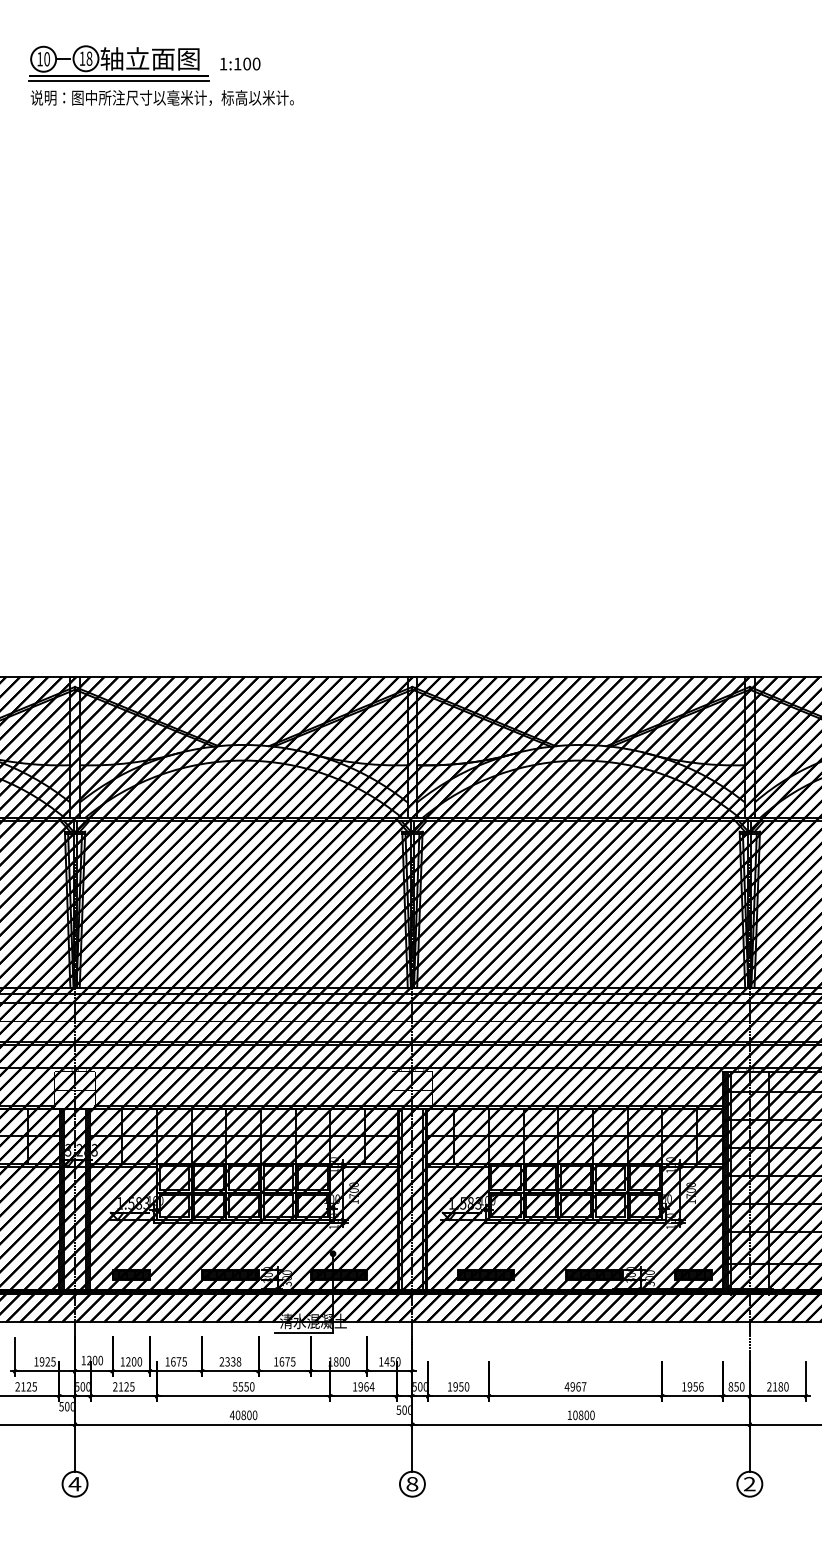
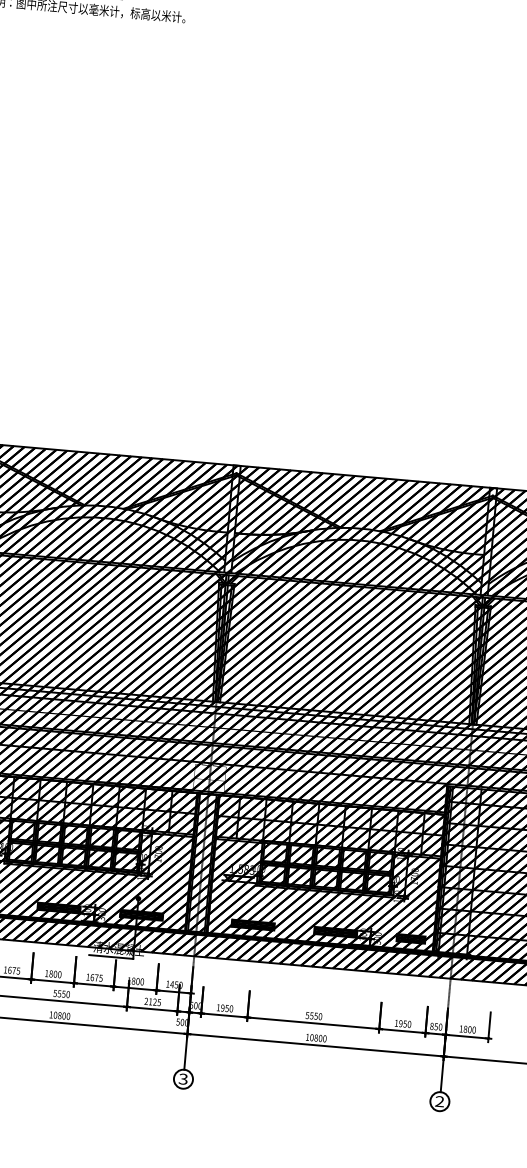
text: (230, 1361) -> (53, 973), 2338 -> 1800
text: (363, 1386) -> (152, 1001), 1964 -> 2125
text: (575, 1386) -> (313, 1015), 4967 -> 5550
text: (701, 1386) -> (409, 1024), 1956 -> 1950
text: (775, 1386) -> (465, 1029), 2180 -> 1800
text: (231, 1414) -> (50, 1014), 40800 -> 10800
text: (412, 1484) -> (183, 1079), 8 -> 3

